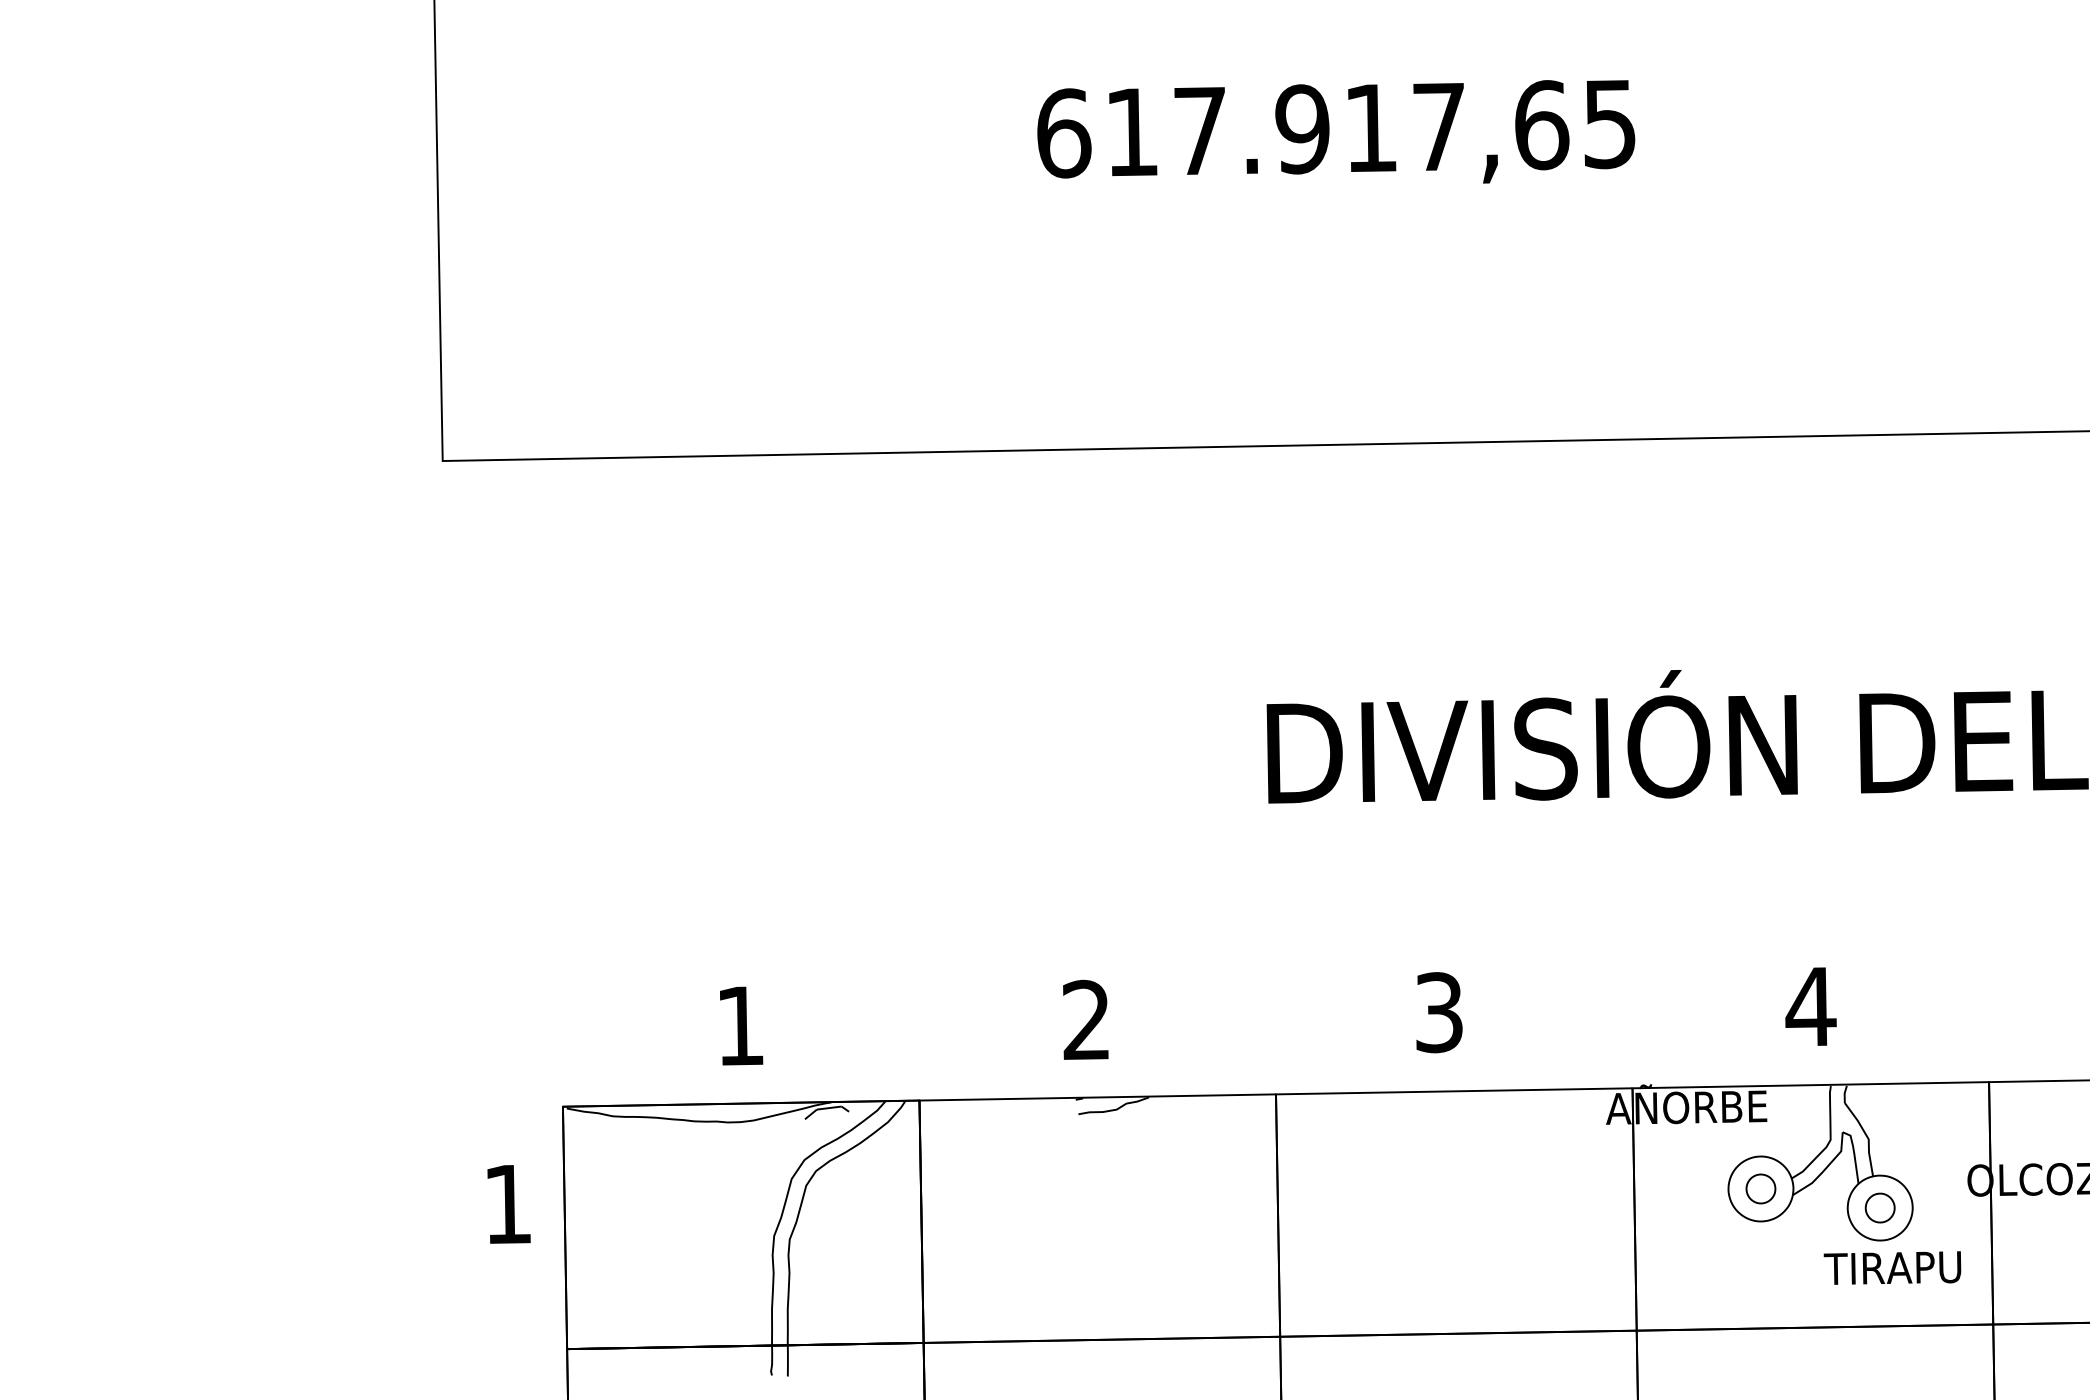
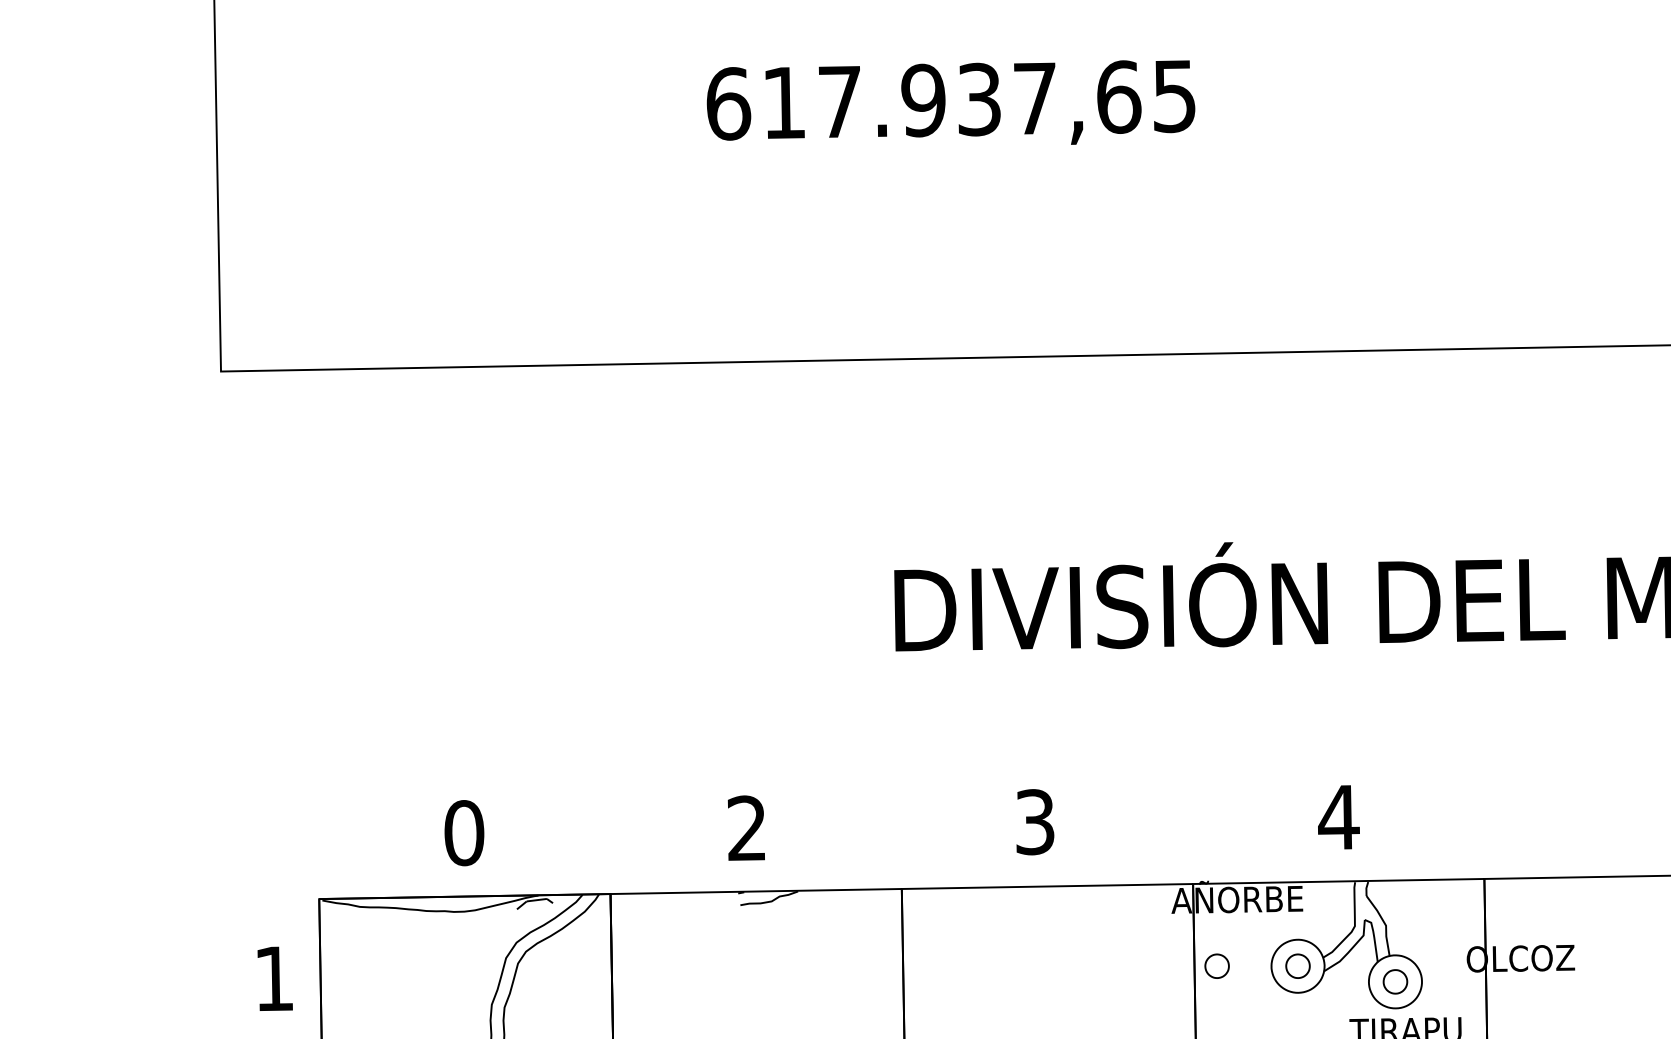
text: (1371, 128) -> (979, 99), 617.917,65 -> 617.937,65
text: (740, 1025) -> (464, 832), 1 -> 0
part: (1661, 1188) -> (1216, 965), added

